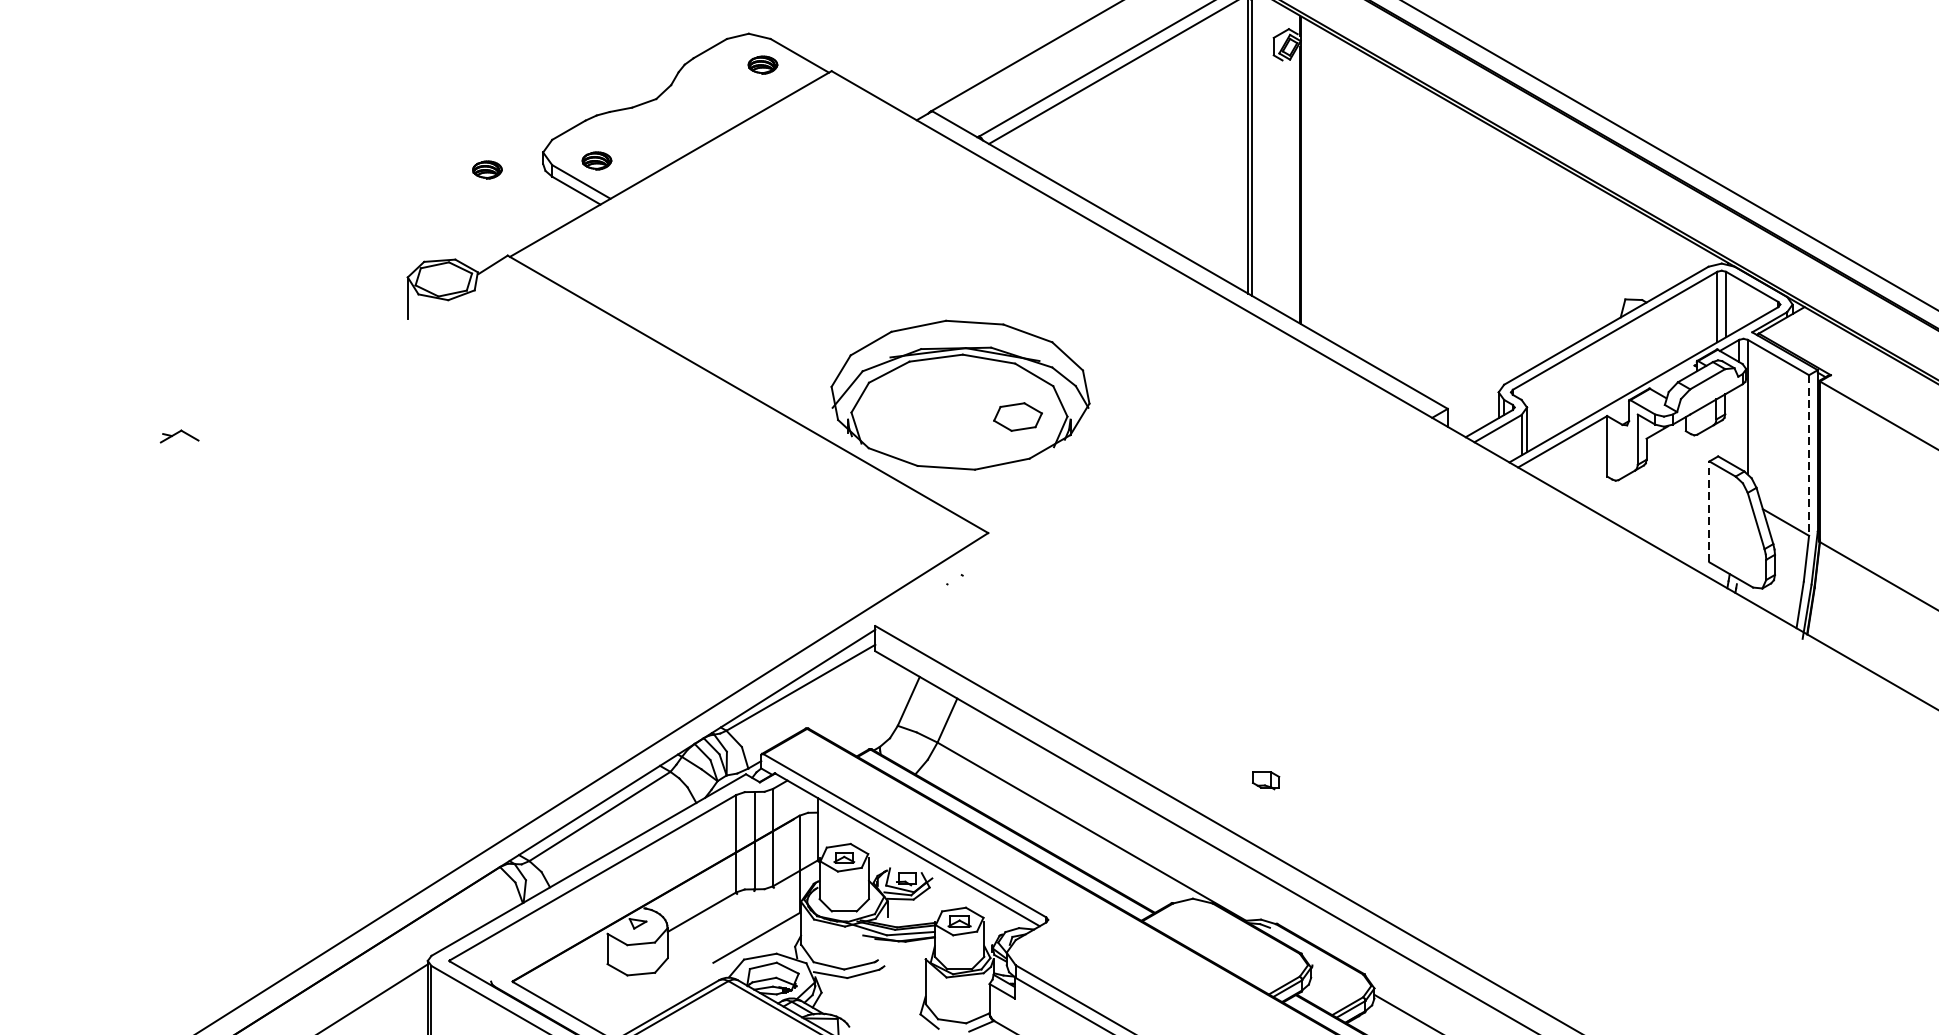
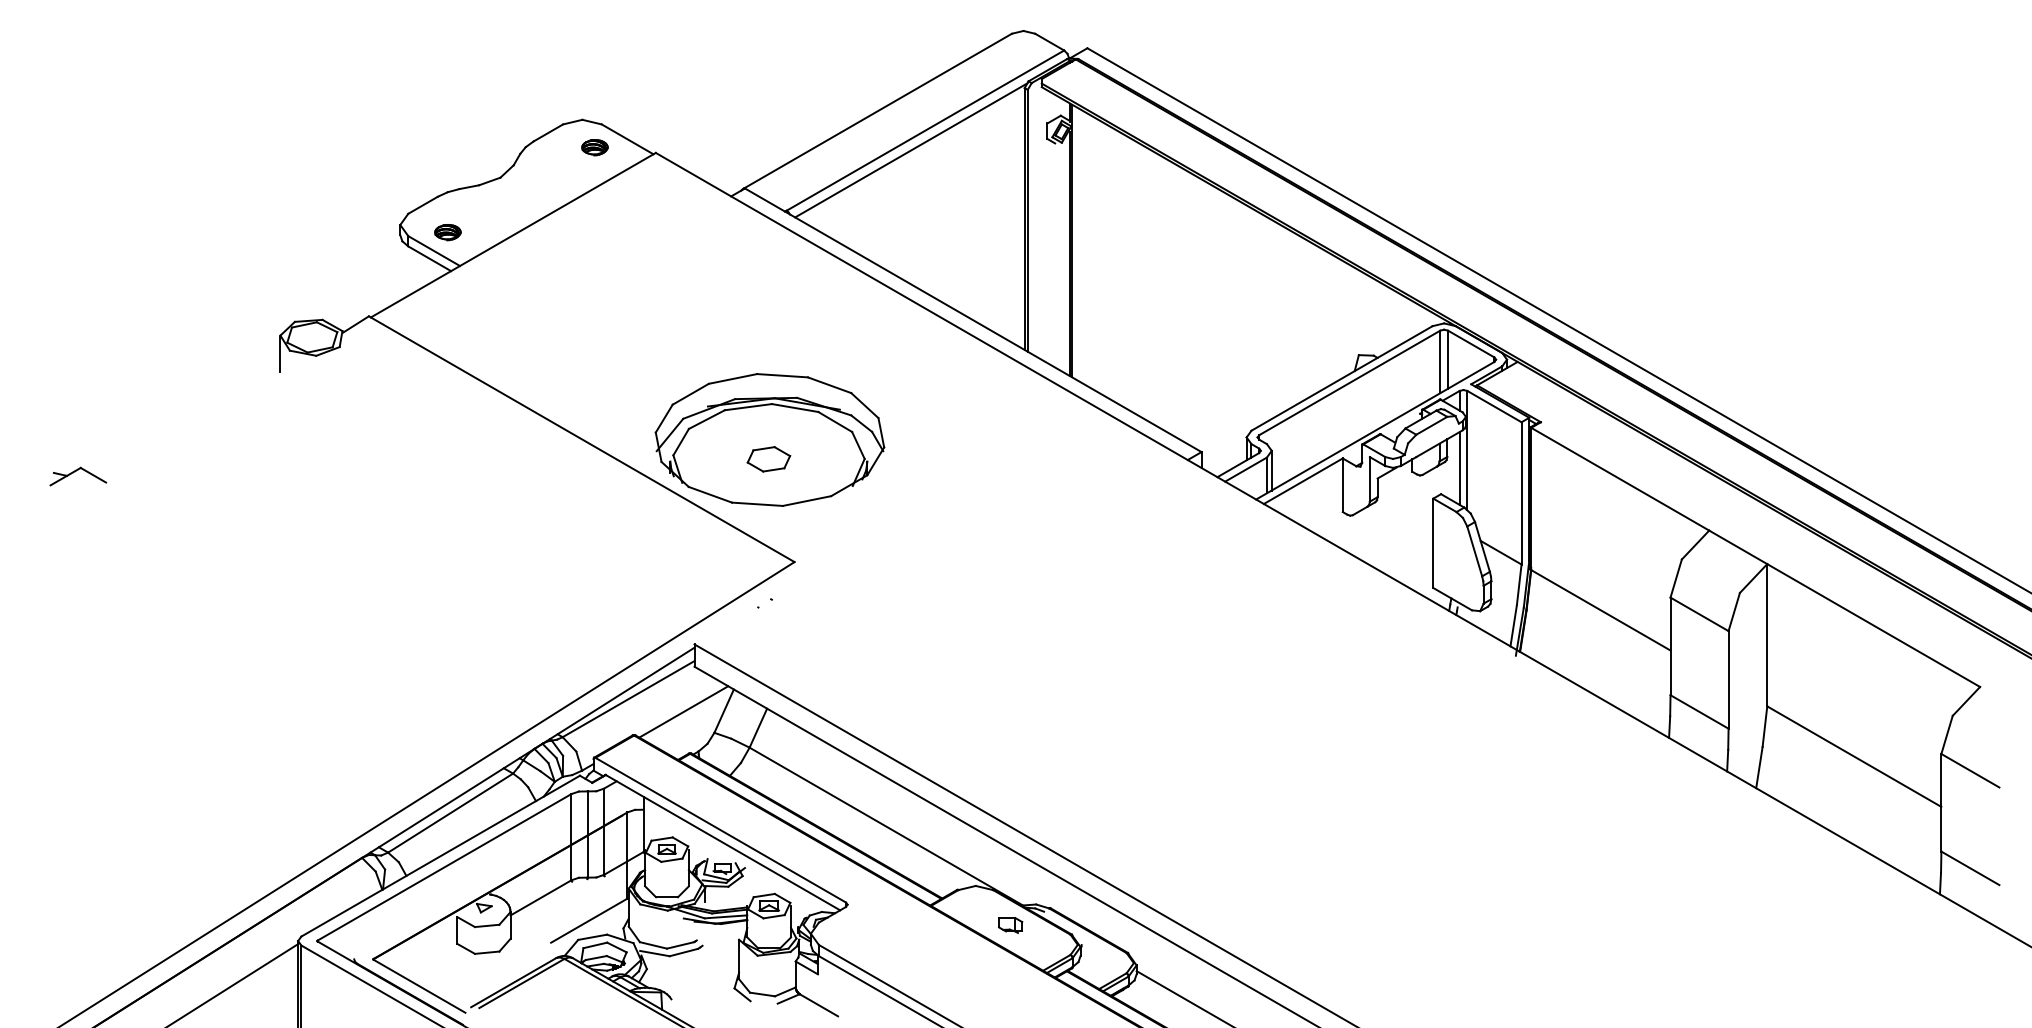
part: (486, 170) -> (350, 240), removed
part: (1017, 417) -> (768, 459), moved
line: (1738, 427) -> (1459, 468), added
part: (179, 436) -> (78, 476), size x1.67
line: (1808, 455) -> (1521, 493), dashed -> solid
line: (1709, 512) -> (1433, 543), dashed -> solid
line: (862, 701) -> (683, 711), added
part: (1265, 780) -> (1010, 925), moved

